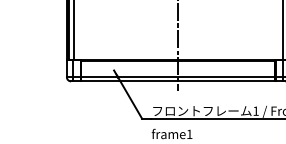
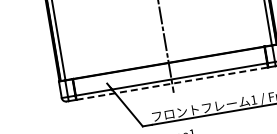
line: (178, 81) -> (172, 83), solid -> dashed

